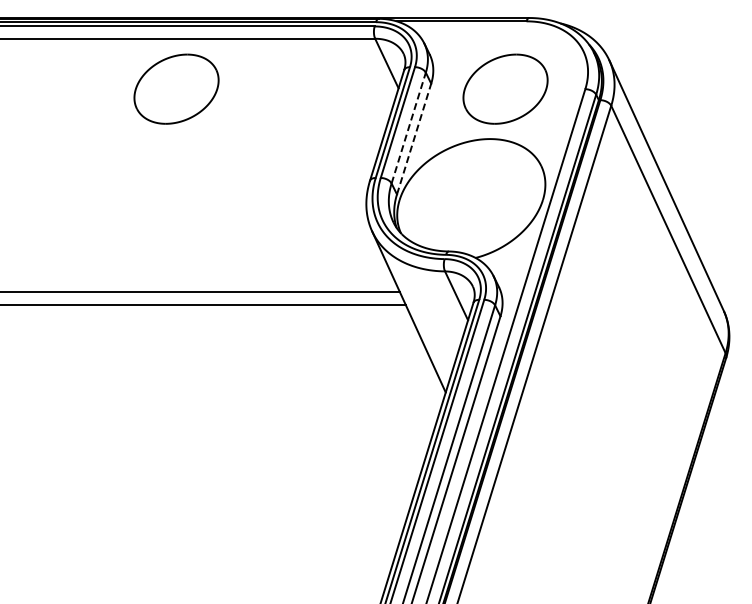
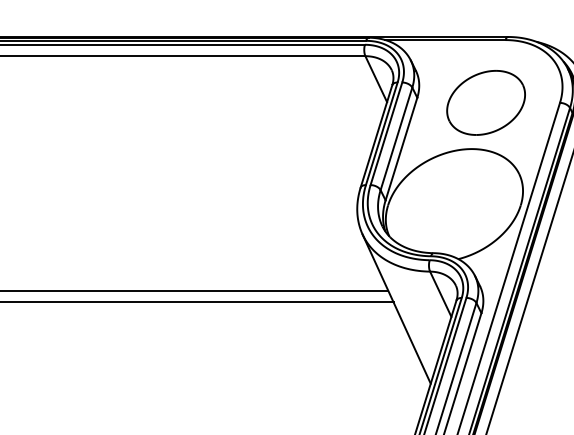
part: (176, 88) -> (181, 102), removed
line: (408, 128) -> (396, 139), dashed -> solid
line: (414, 139) -> (401, 149), dashed -> solid

